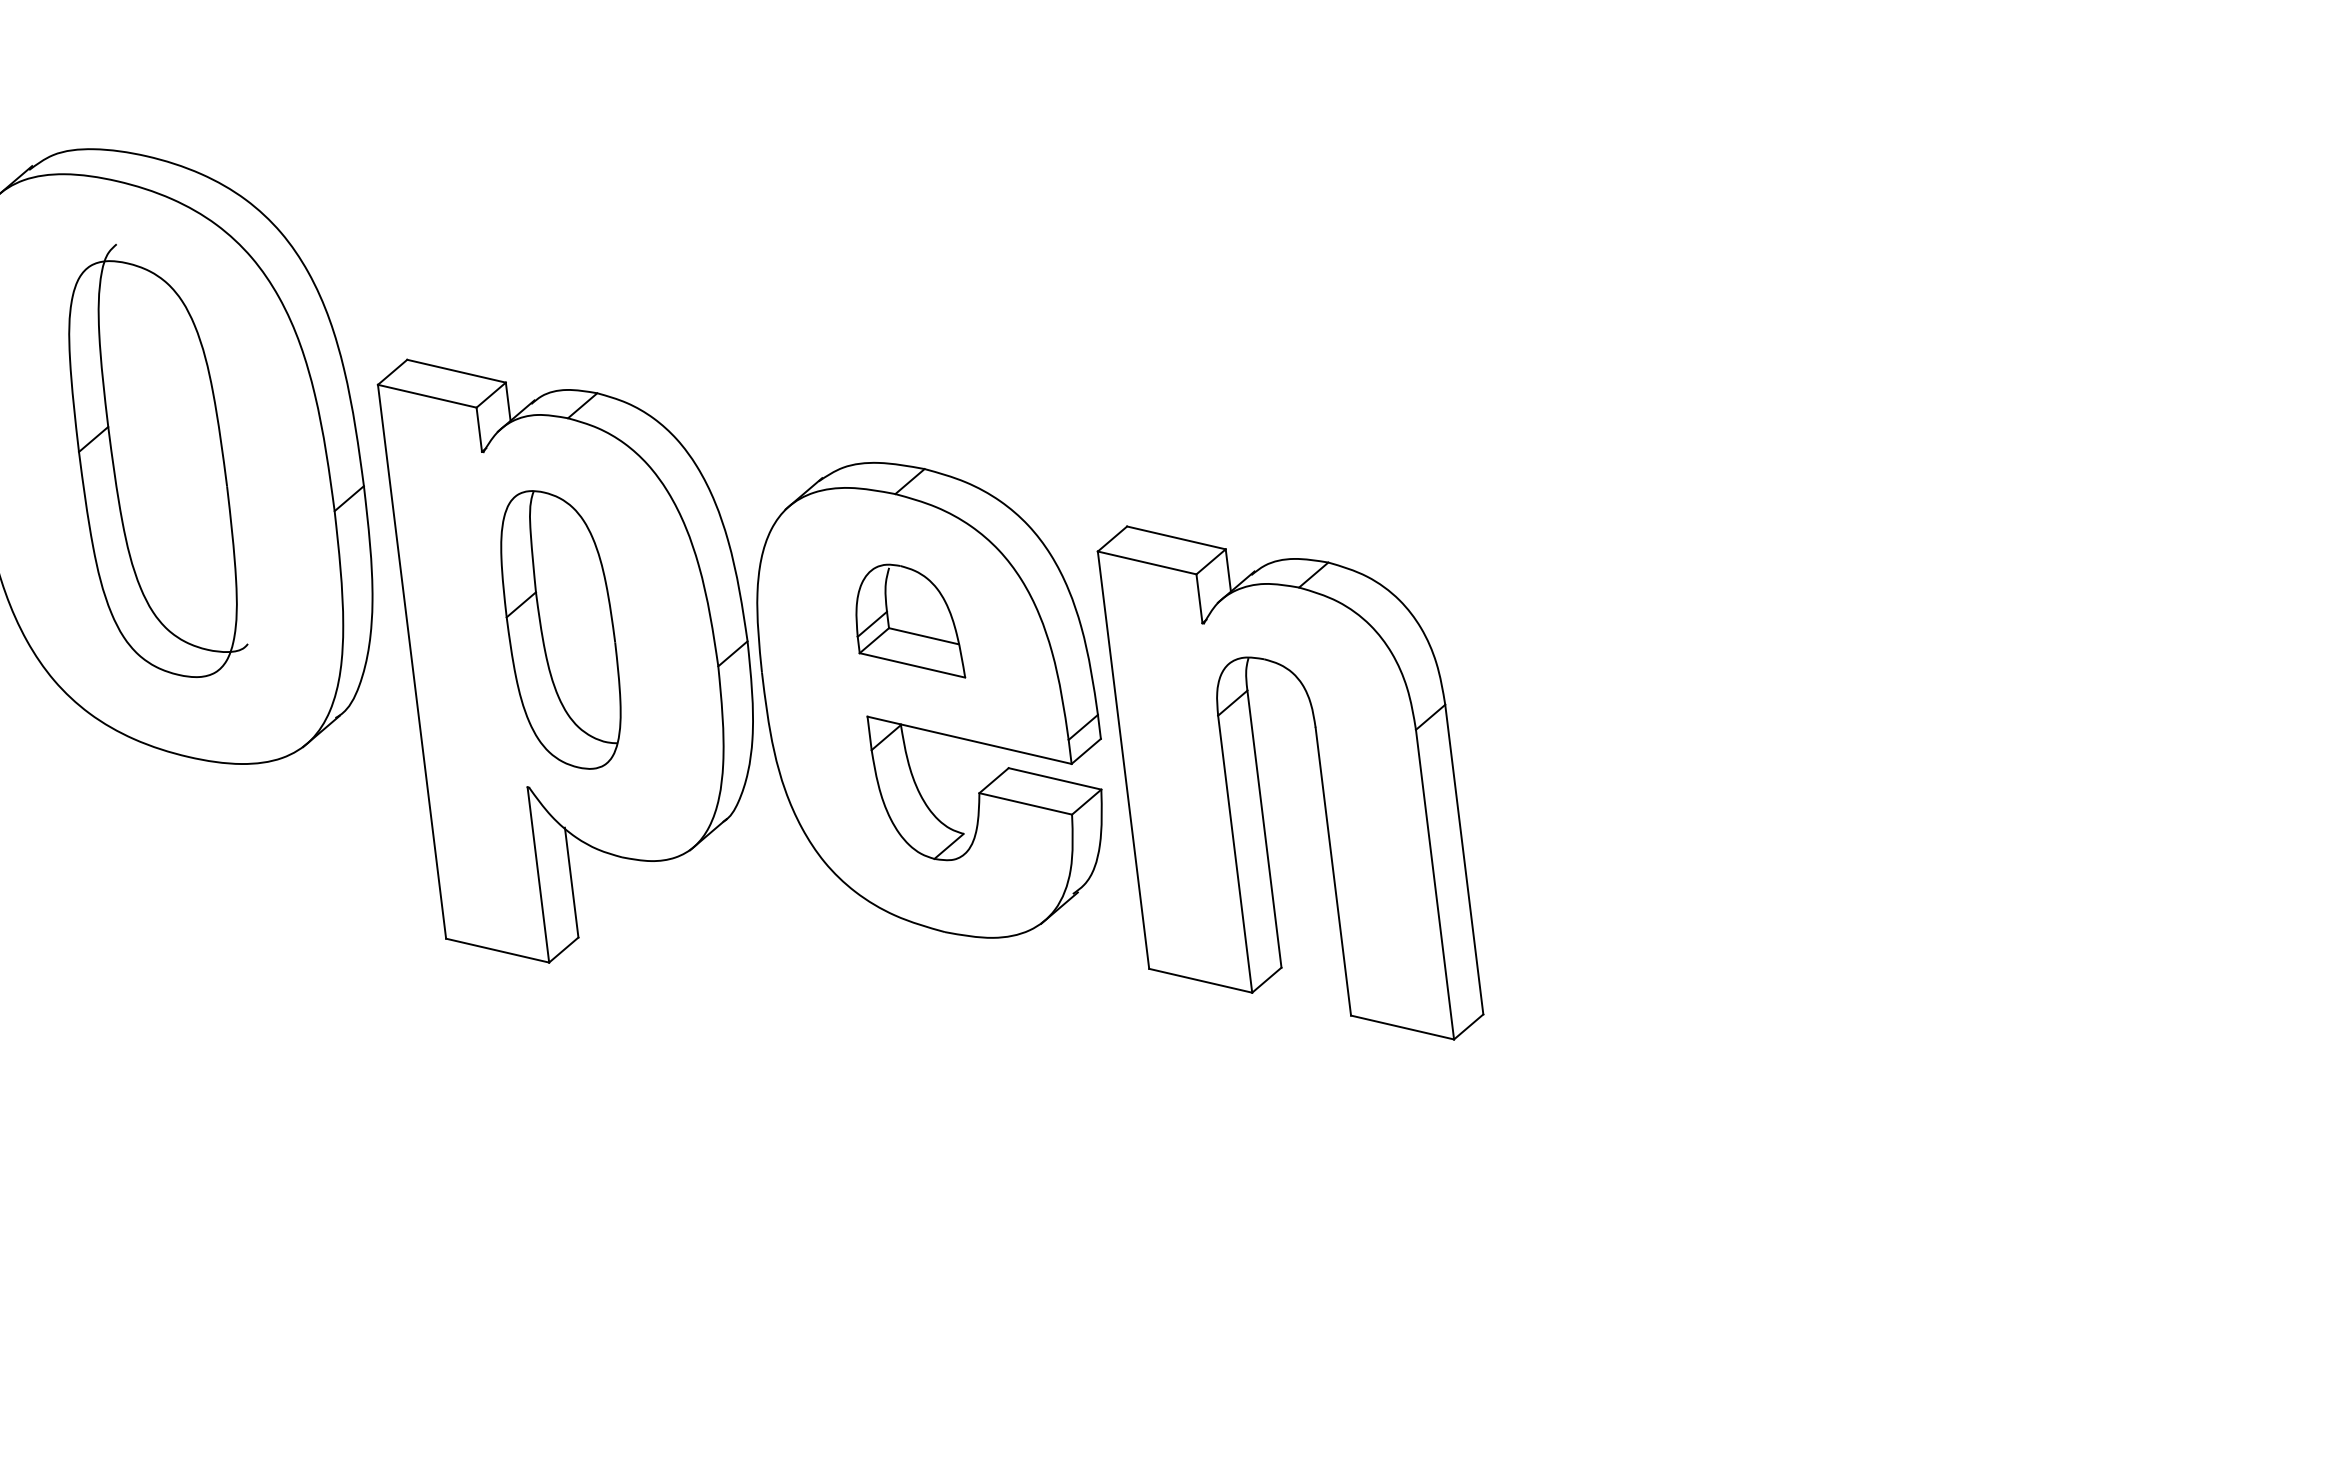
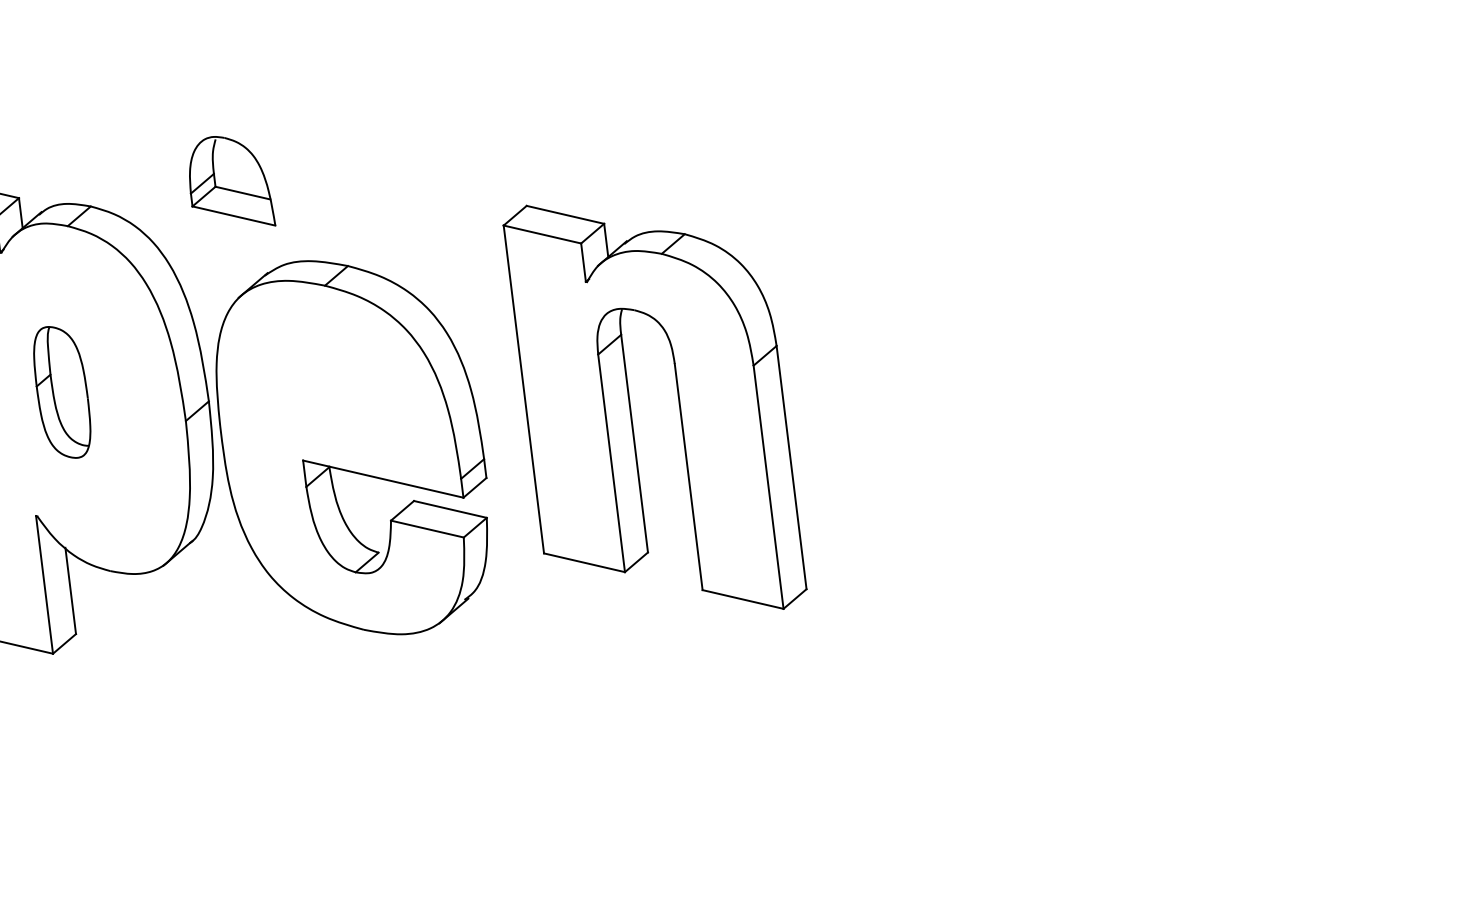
part: (910, 620) -> (232, 180), moved
part: (560, 629) -> (61, 392), size x0.6
part: (1260, 786) -> (631, 410), moved

